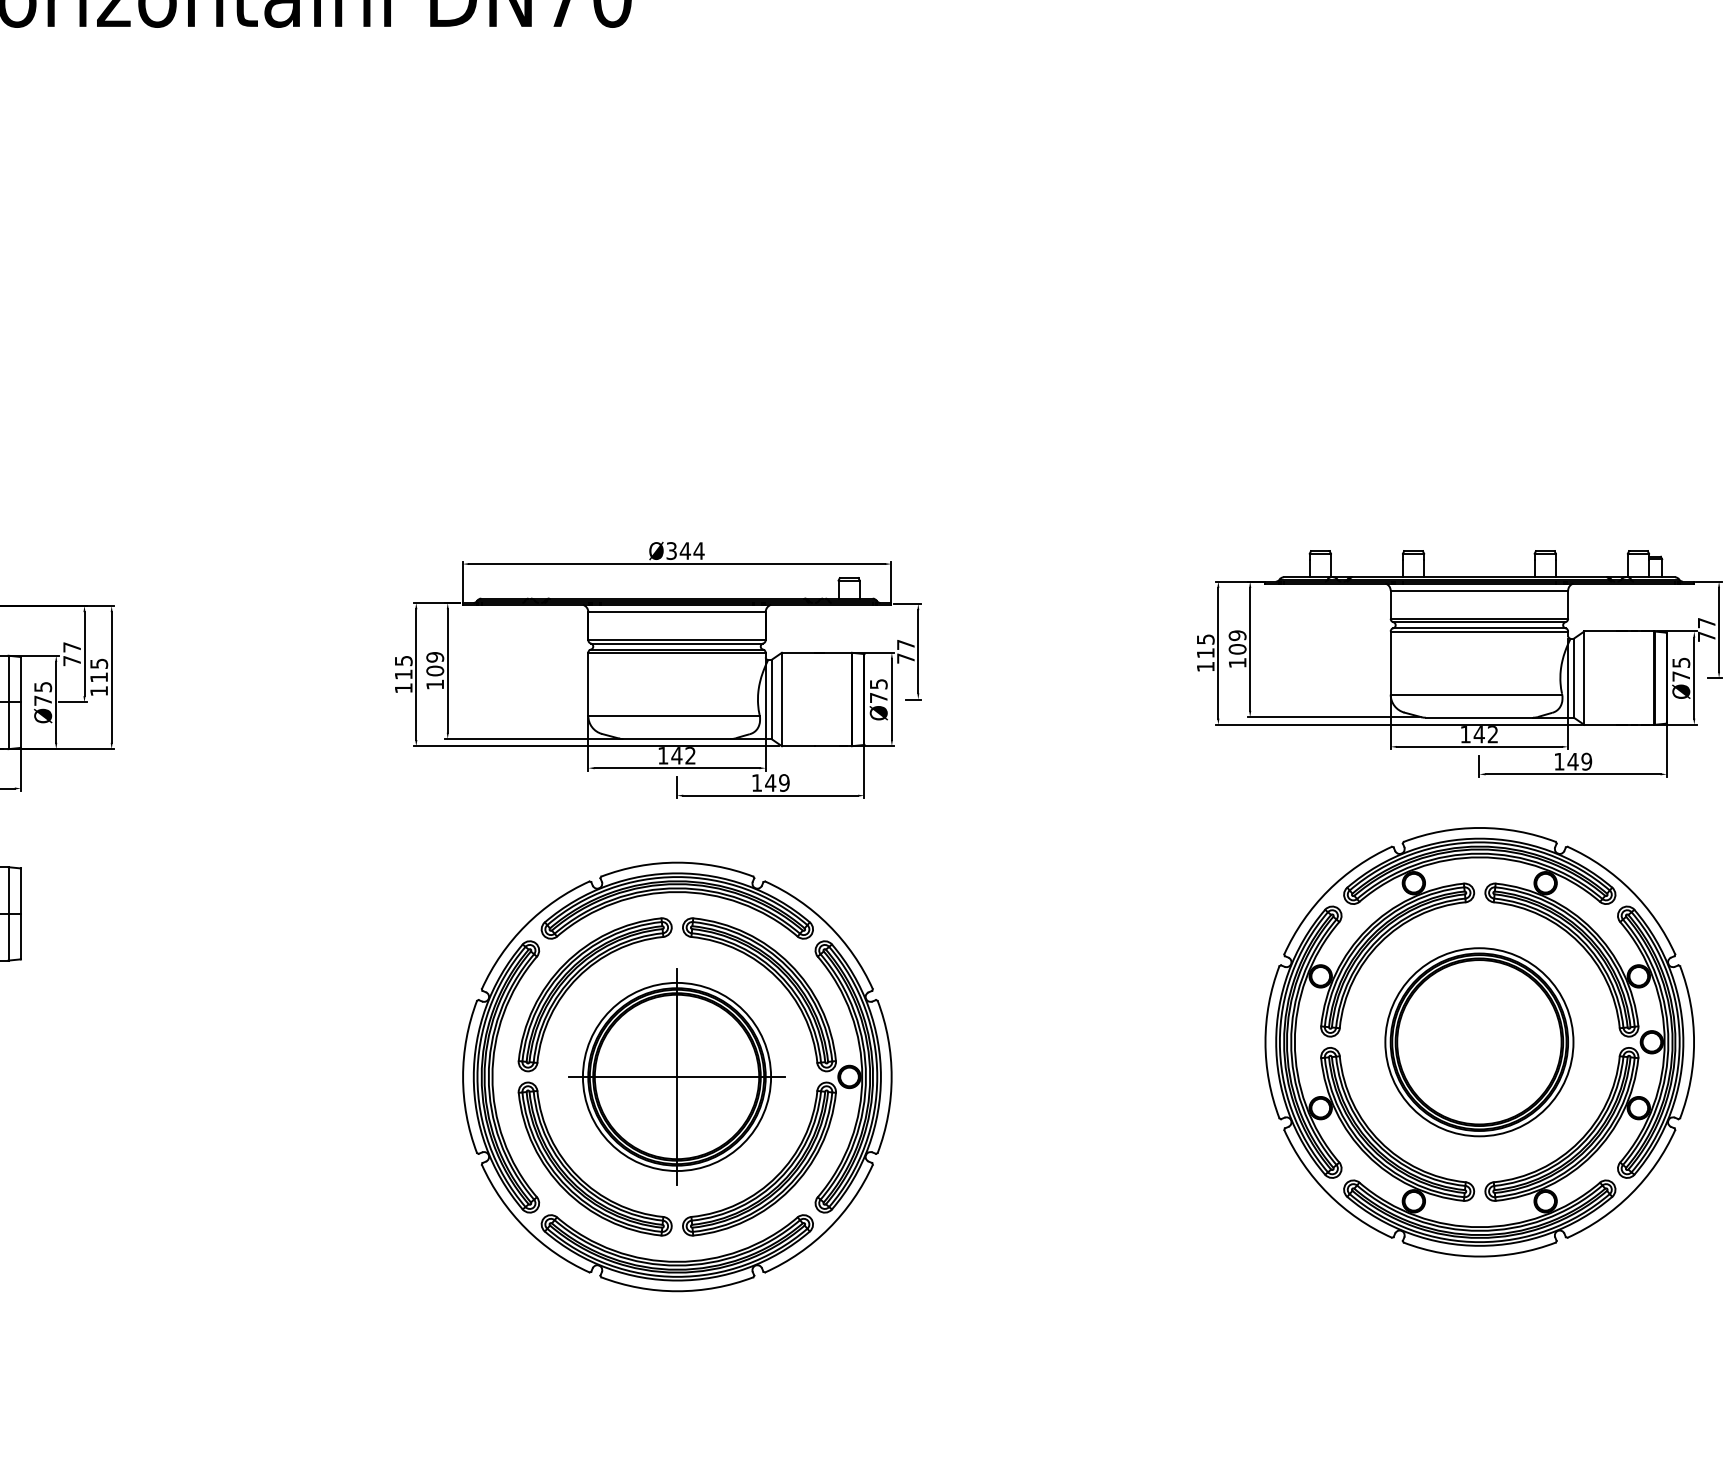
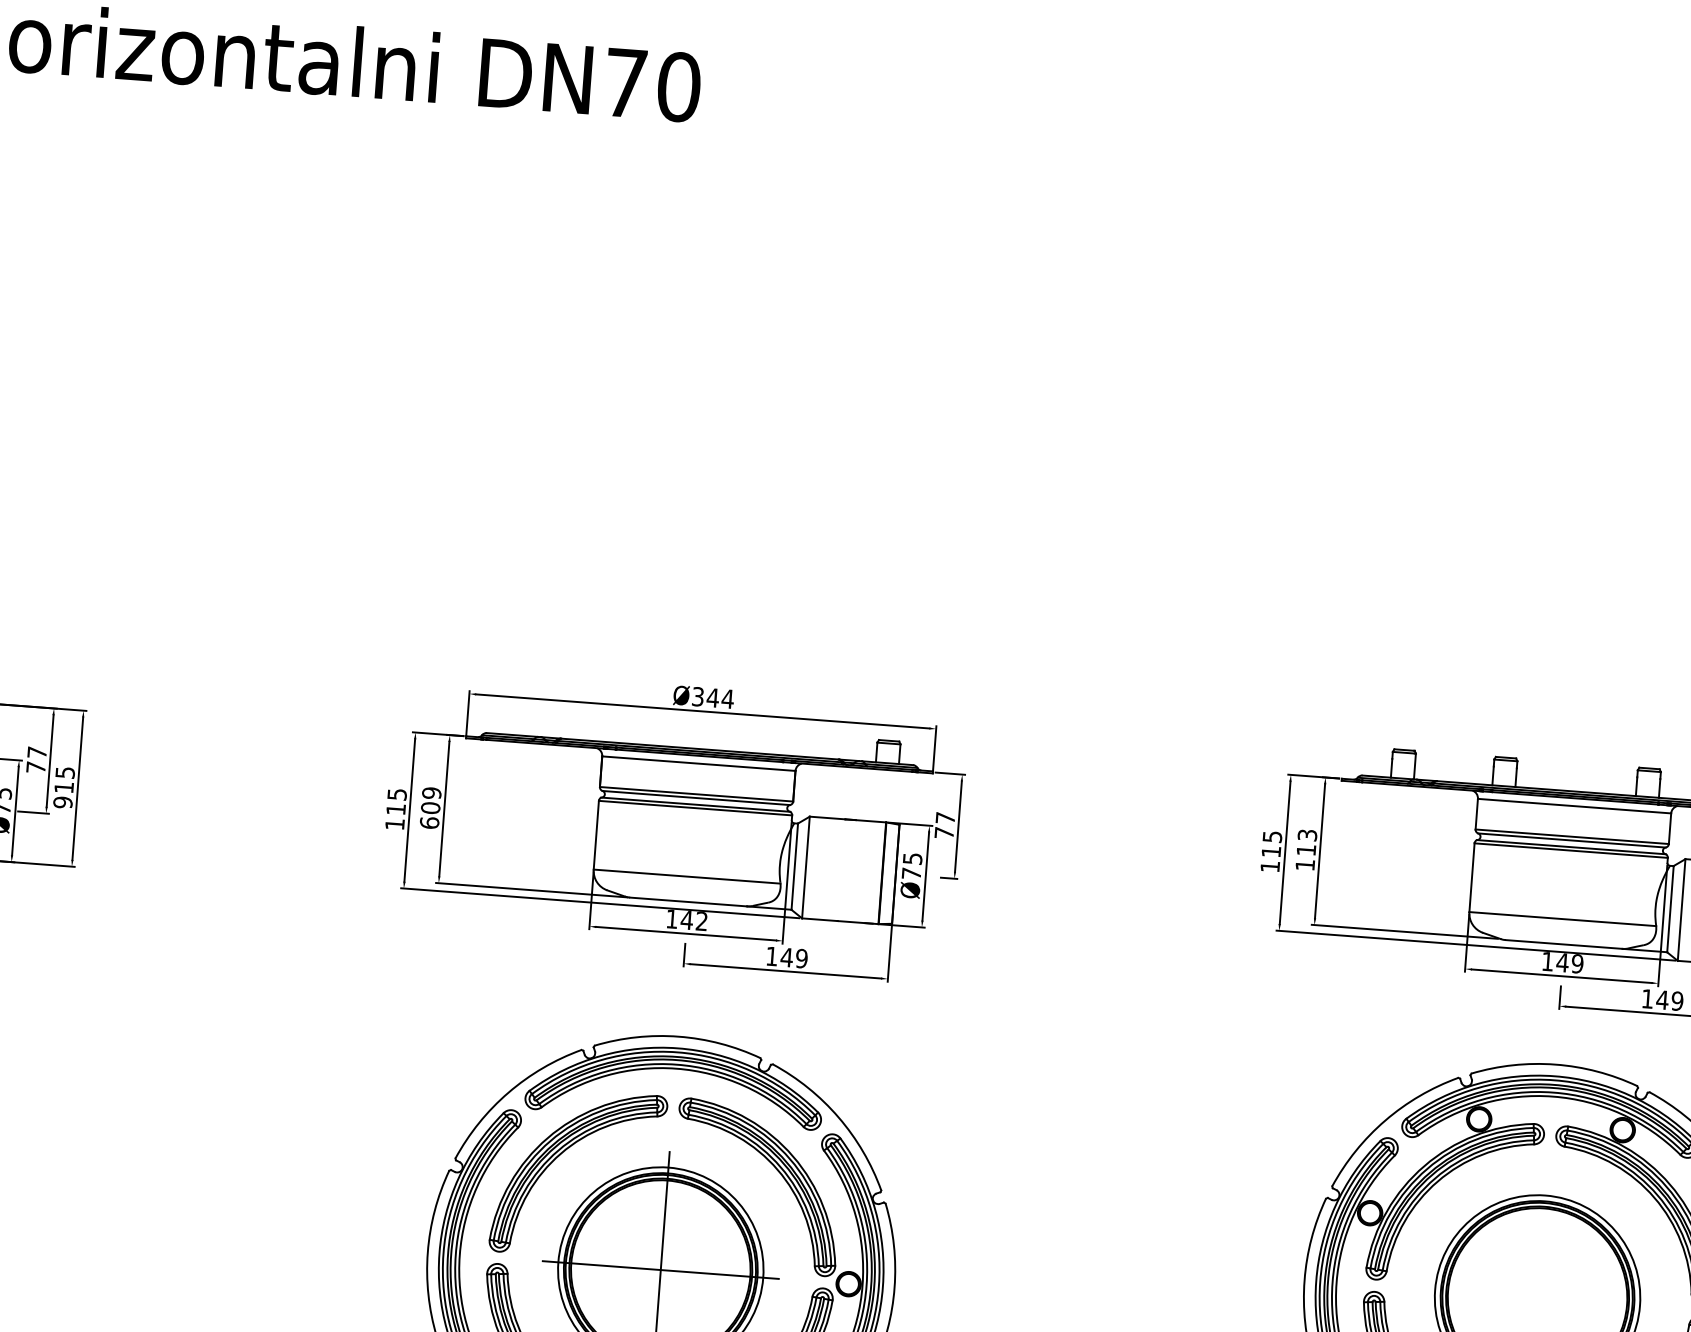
text: (1237, 642) -> (1306, 842), 109 -> 113
text: (435, 684) -> (429, 822), 109 -> 609
text: (99, 690) -> (63, 801), 115 -> 915
text: (1492, 734) -> (1577, 963), 142 -> 149

